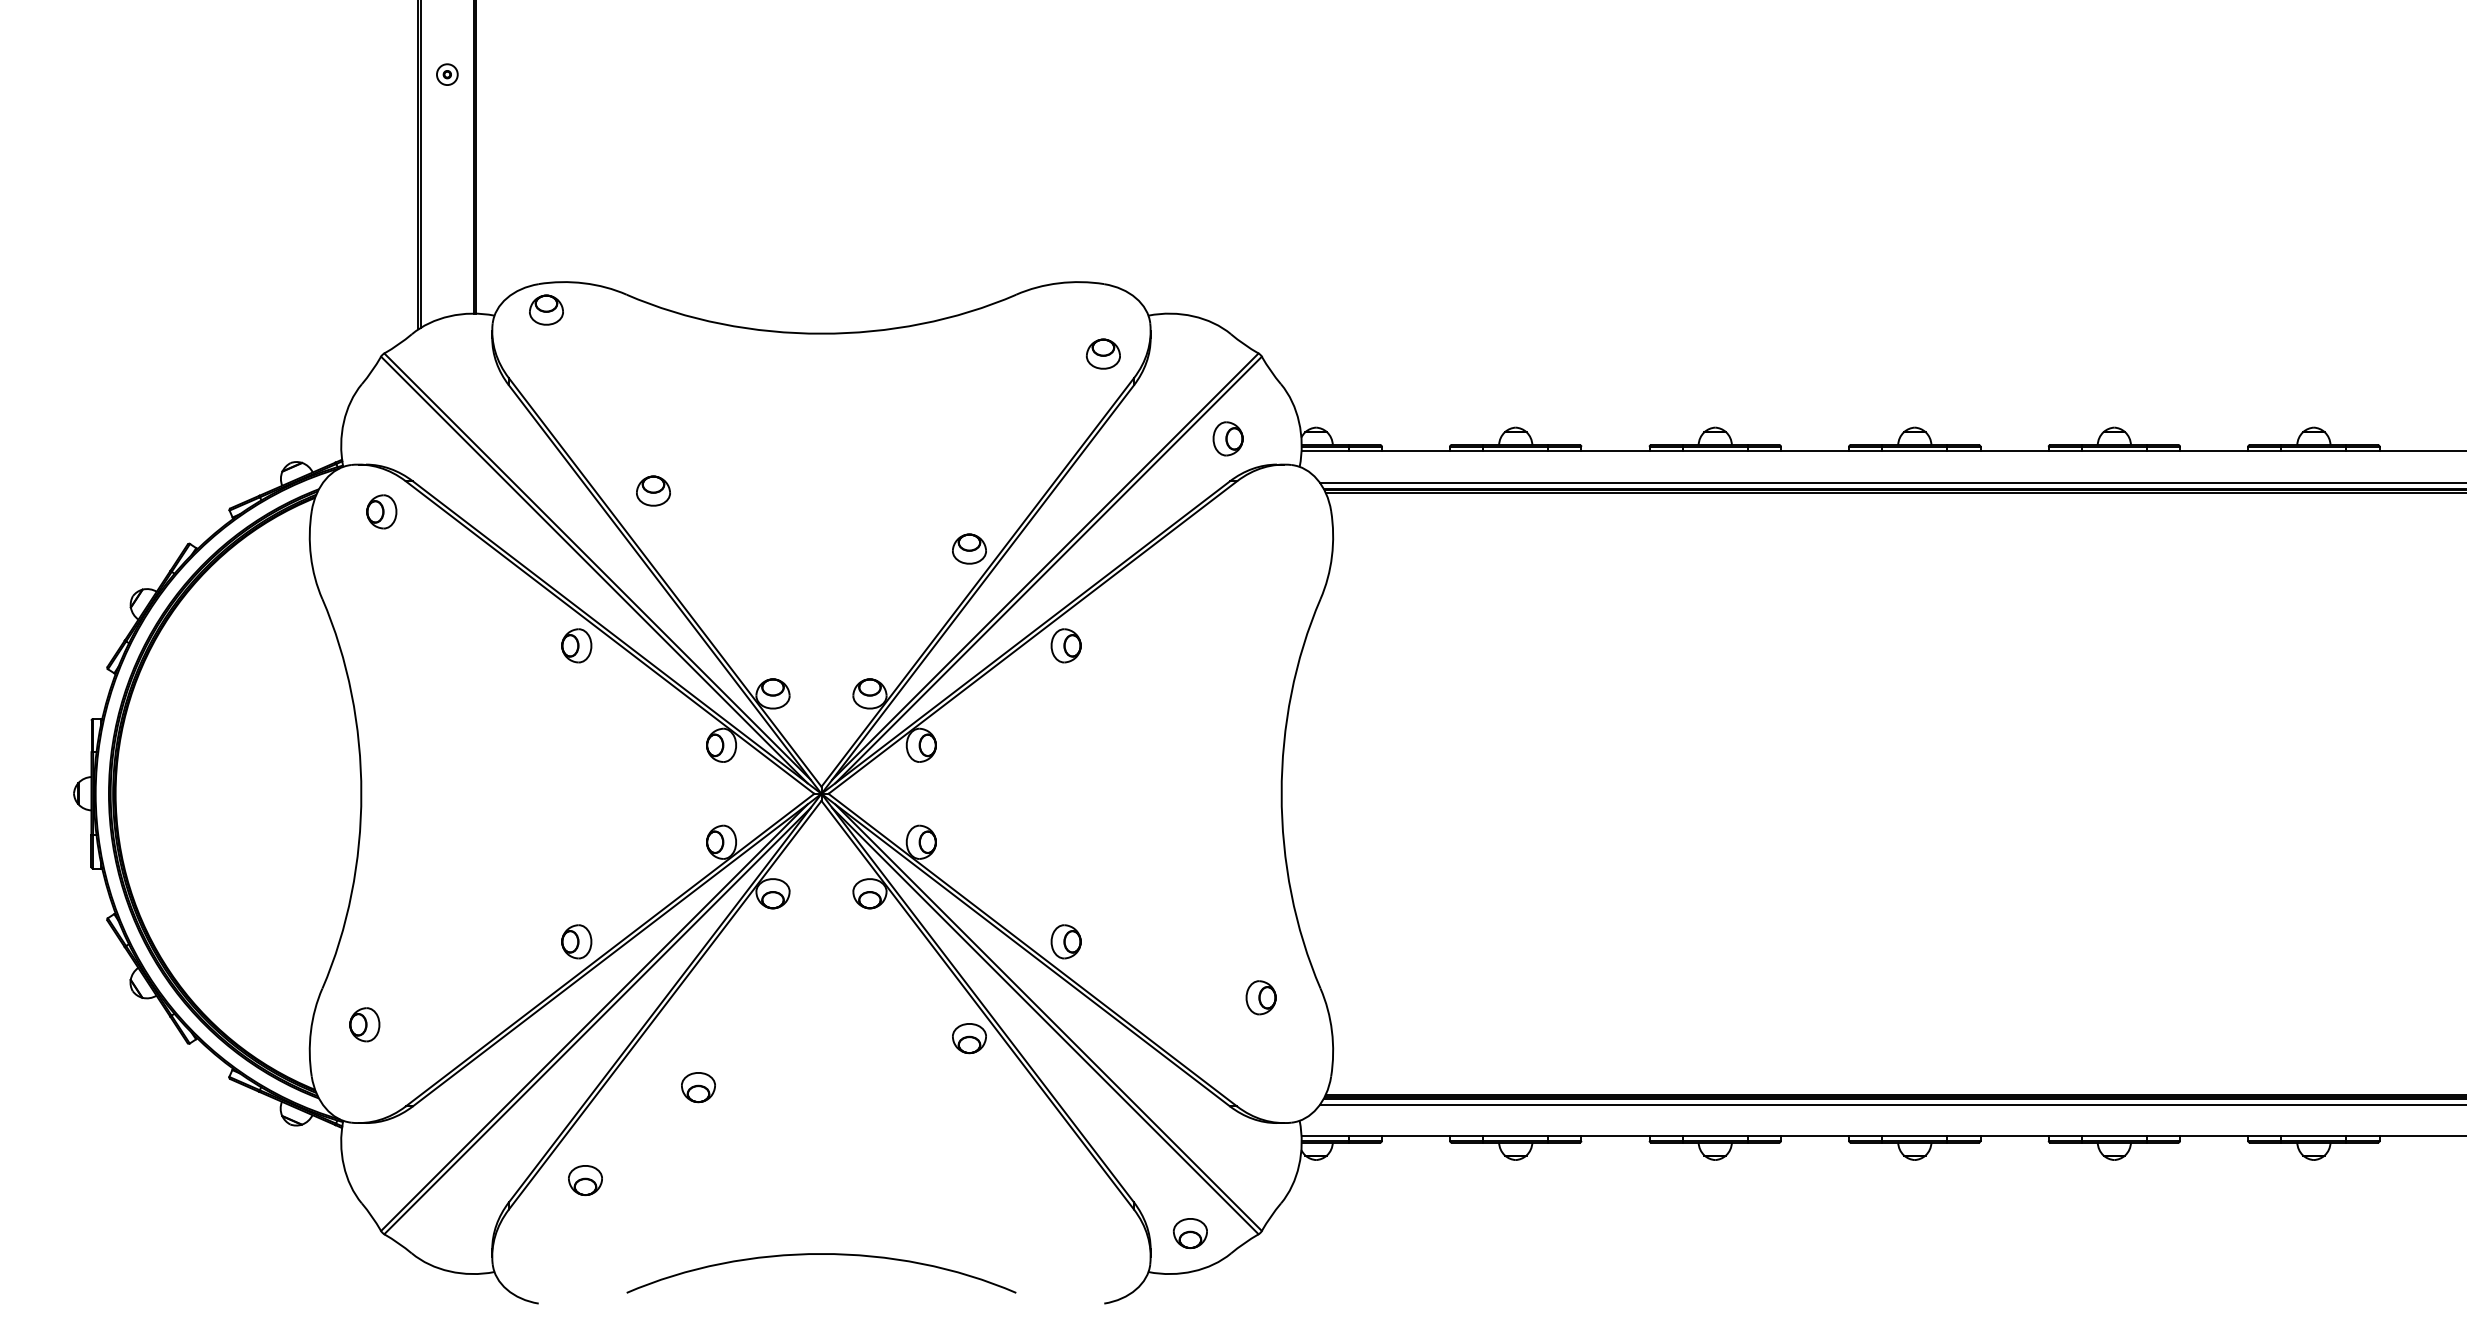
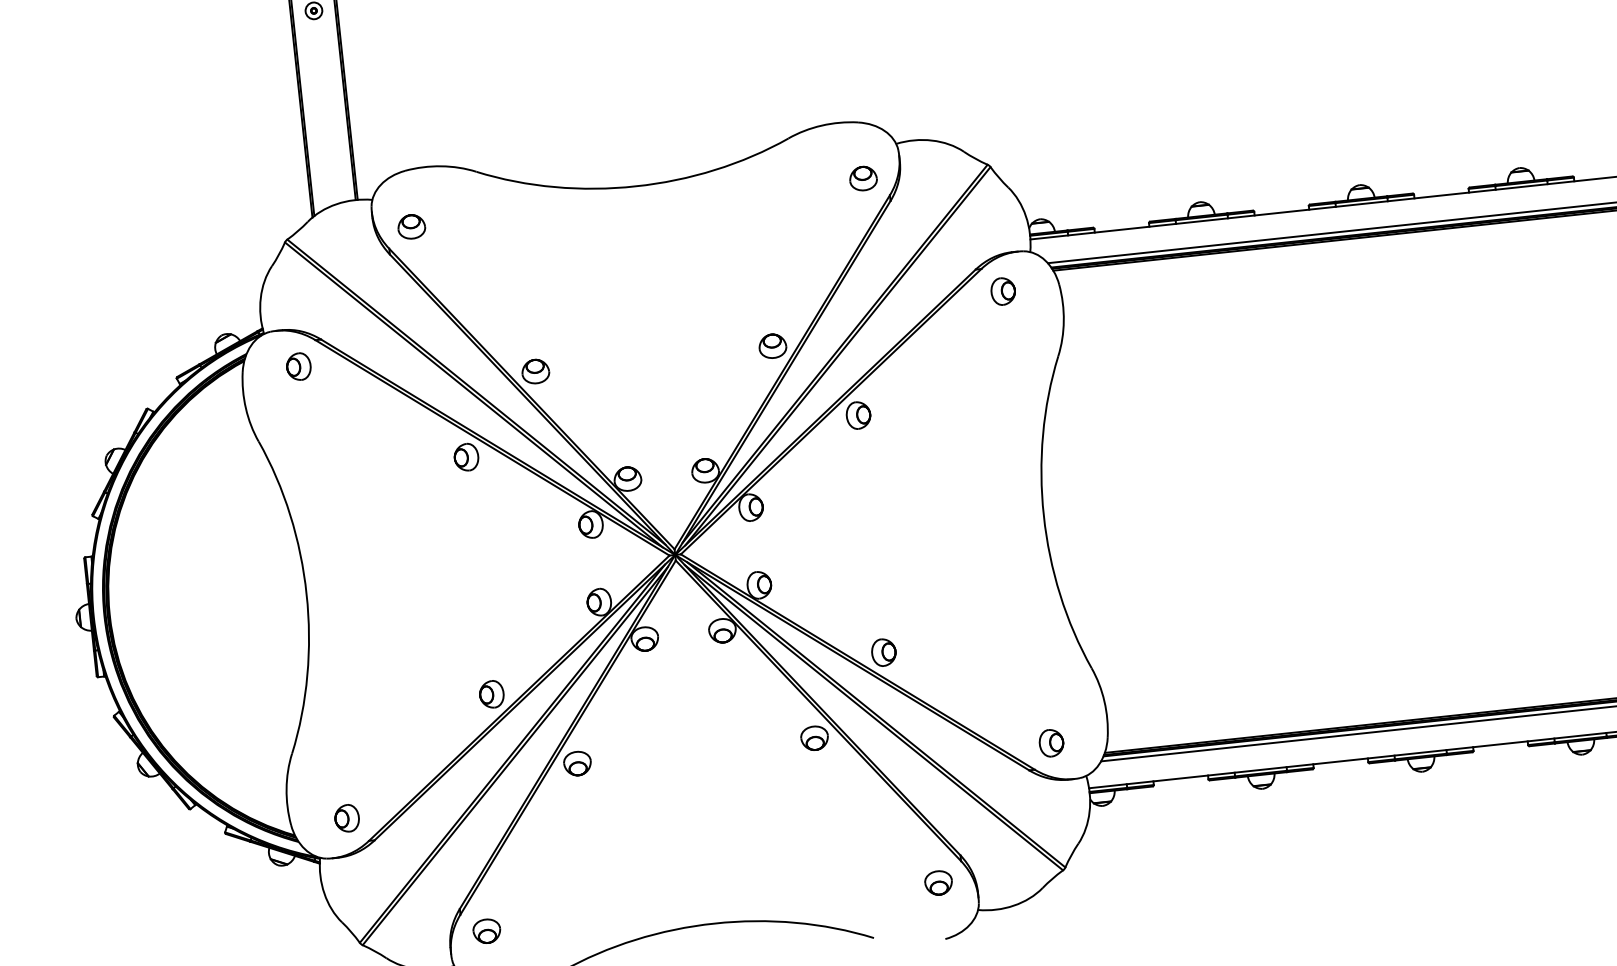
part: (546, 309) -> (411, 226), moved
part: (1227, 438) -> (1002, 291), moved
part: (653, 490) -> (535, 371), moved
part: (1260, 997) -> (1050, 742), moved
part: (364, 1024) -> (346, 818), moved
part: (698, 1087) -> (577, 763), moved
part: (585, 1180) -> (486, 931), moved
part: (1190, 1233) -> (938, 882), moved

